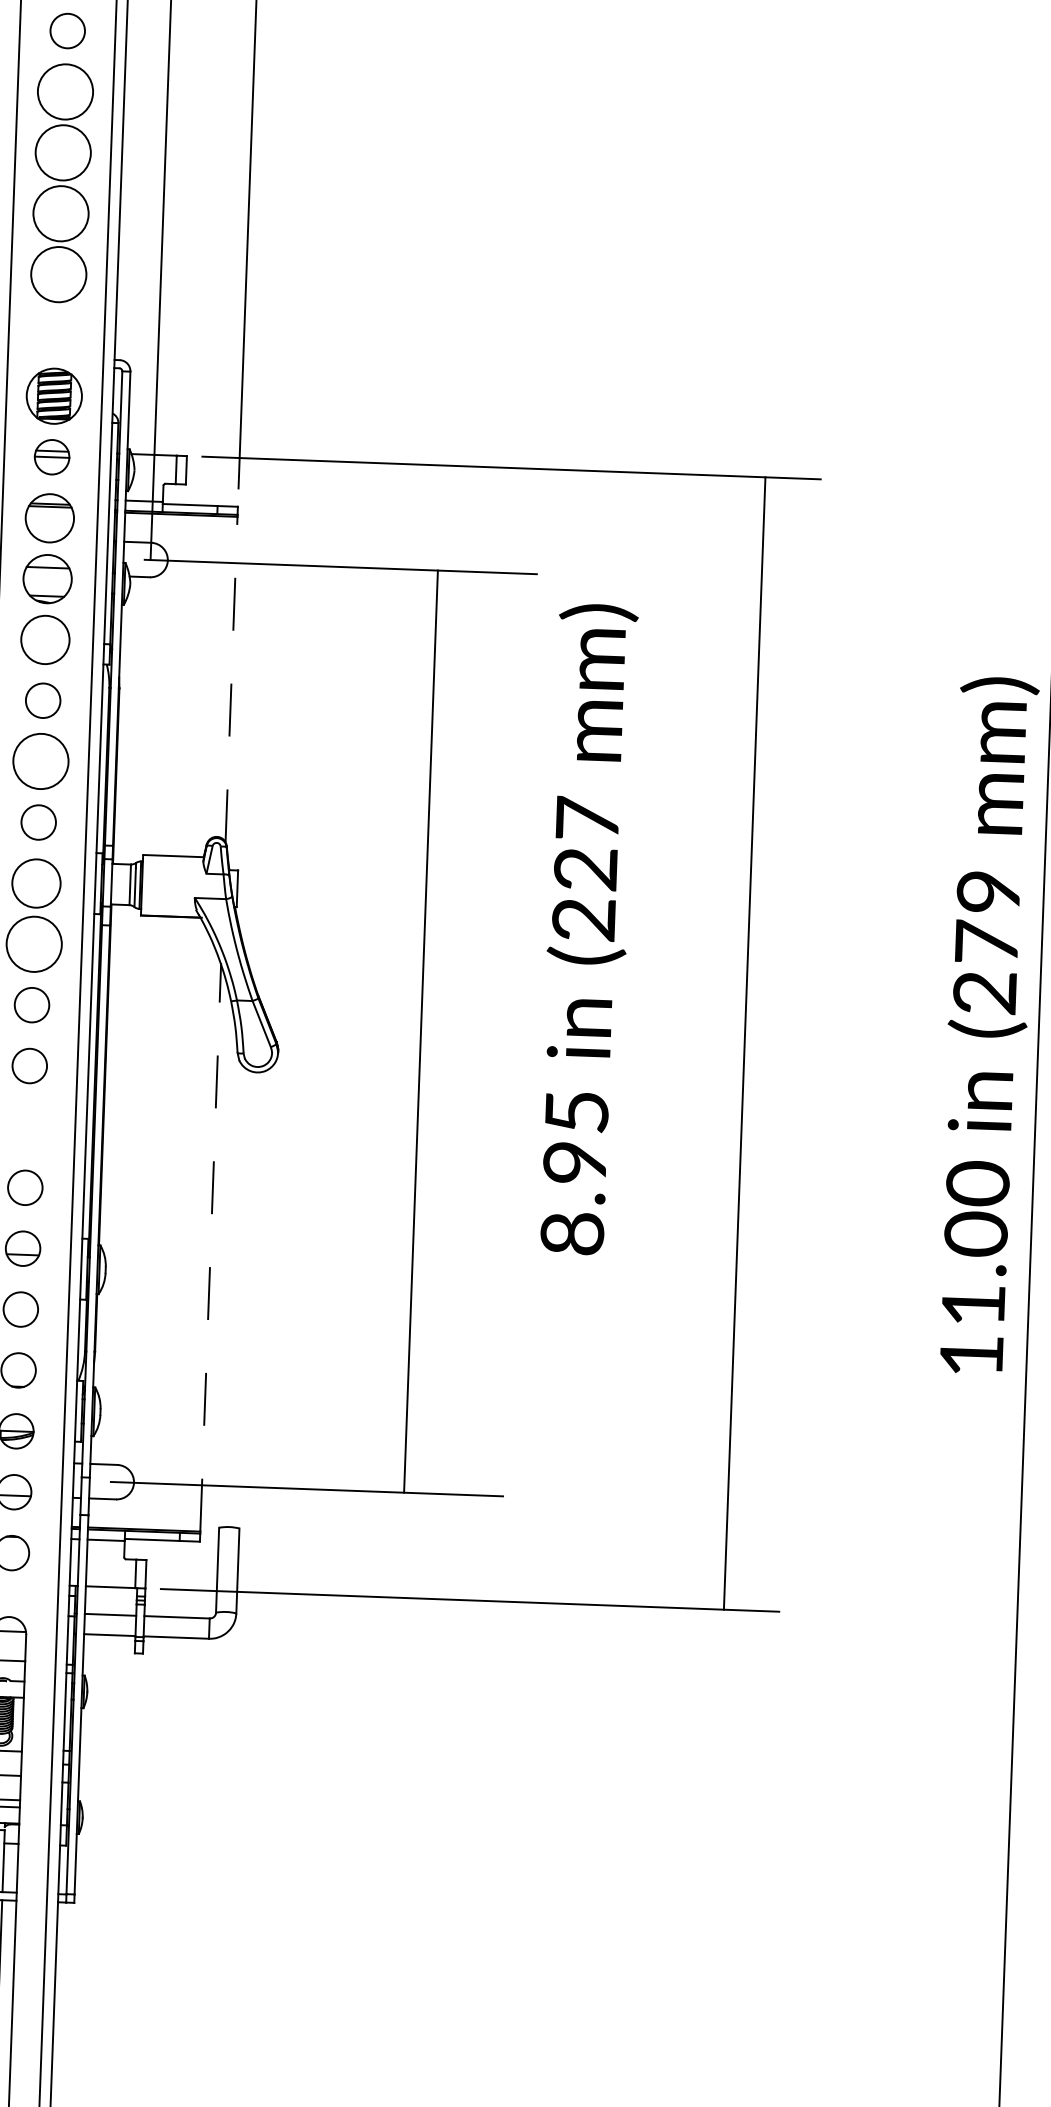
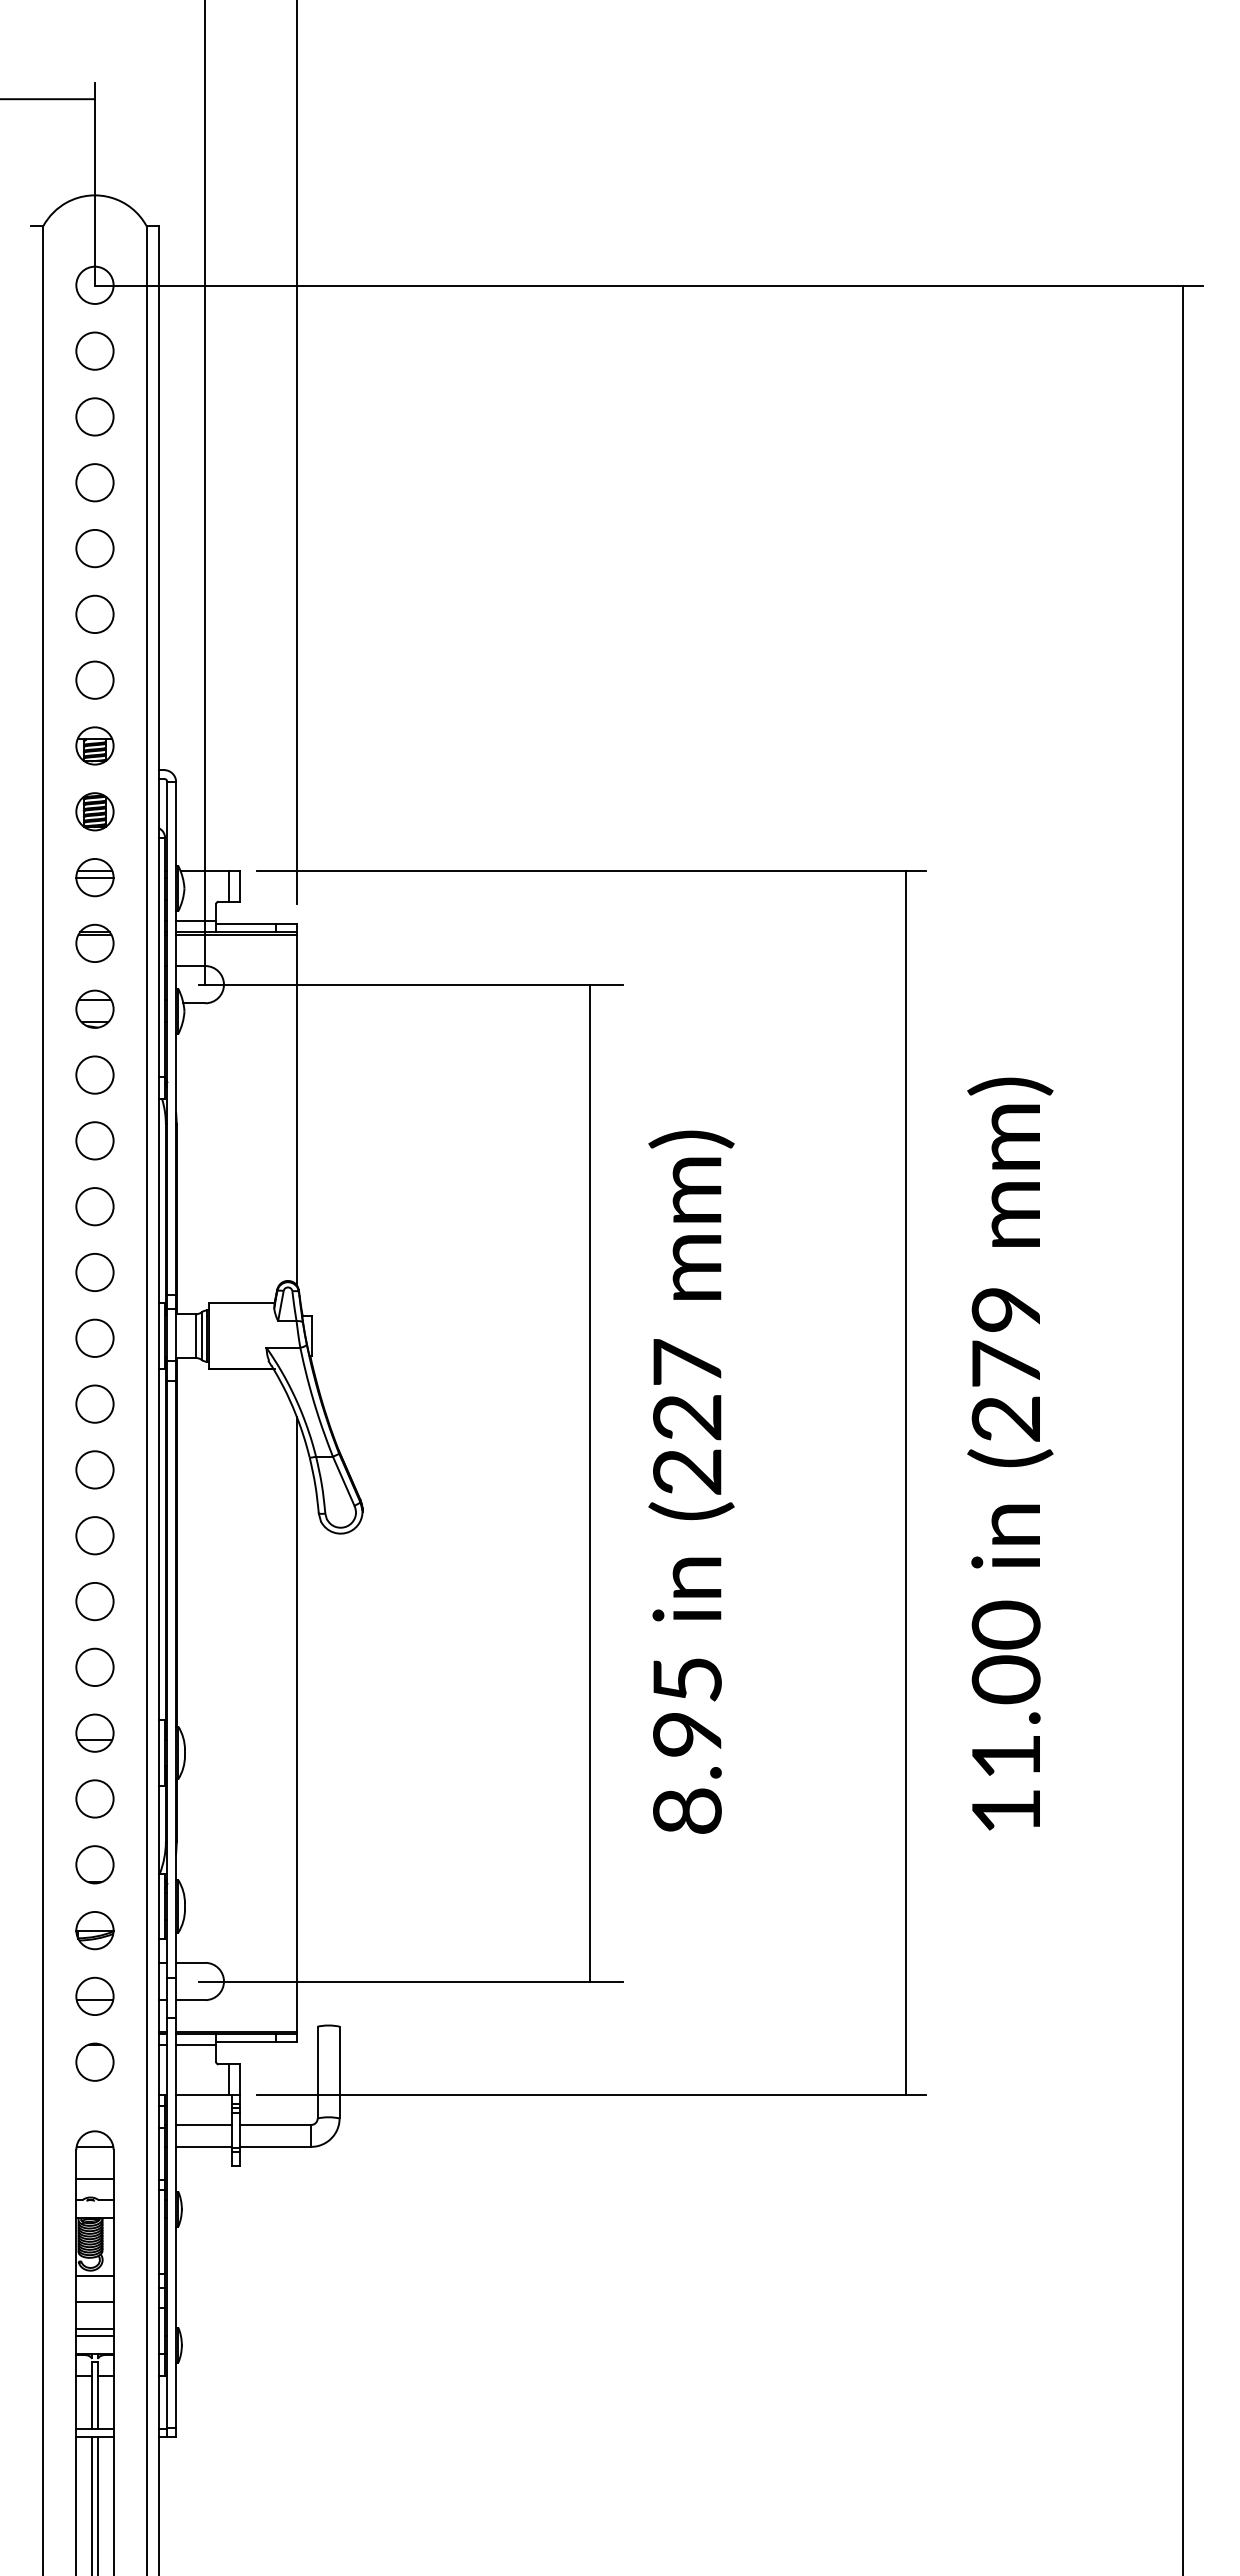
circle: (65, 91) -> (94, 482), size x0.62
circle: (62, 152) -> (94, 548), size x0.62
circle: (60, 213) -> (94, 614), size x0.62
circle: (58, 273) -> (94, 679), size x0.62
part: (56, 335) -> (94, 745), added
part: (53, 396) -> (94, 811), size x0.62
part: (49, 517) -> (94, 942), size x0.71
part: (47, 578) -> (94, 1008), size x0.71
circle: (44, 639) -> (94, 1074), size x0.71
line: (231, 679) -> (297, 1110), dashed -> solid
circle: (40, 761) -> (94, 1206), size x0.62
circle: (36, 882) -> (94, 1337), size x0.71
text: (587, 928) -> (691, 1481), moved
circle: (33, 943) -> (94, 1403), size x0.62
text: (987, 1025) -> (1010, 1453), moved
line: (420, 1031) -> (589, 1482), moved
line: (744, 1043) -> (905, 1483), moved
circle: (27, 1126) -> (94, 1601), added
line: (210, 1246) -> (297, 1723), dashed -> solid

